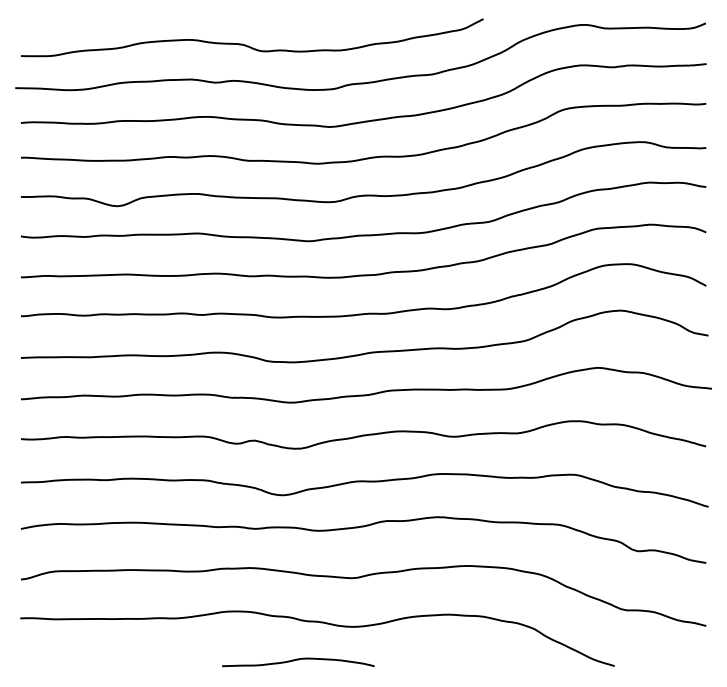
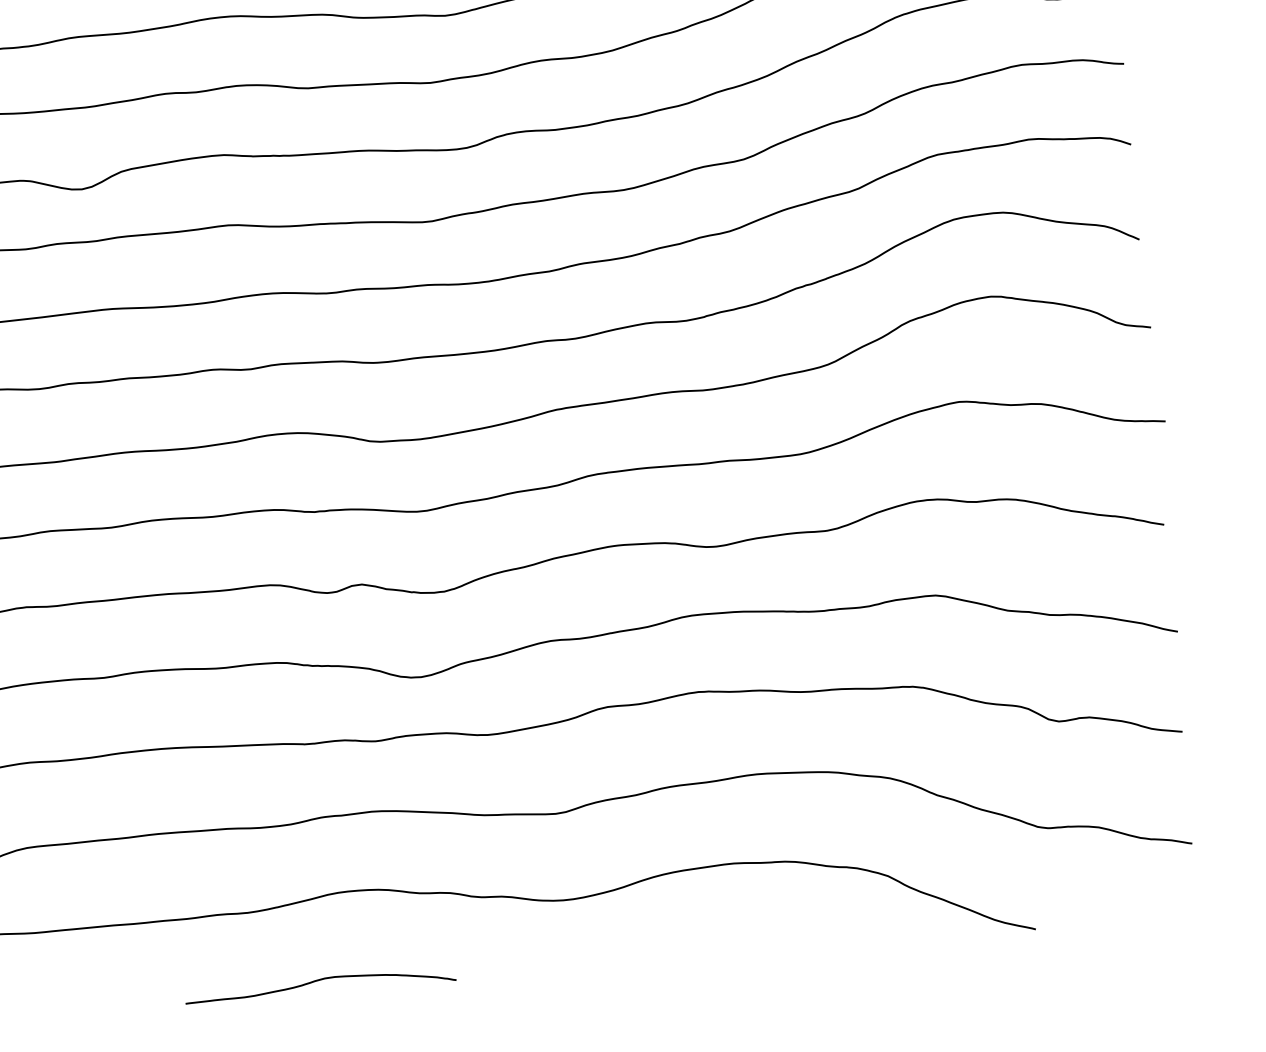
curve: (298, 660) -> (320, 981), moved

